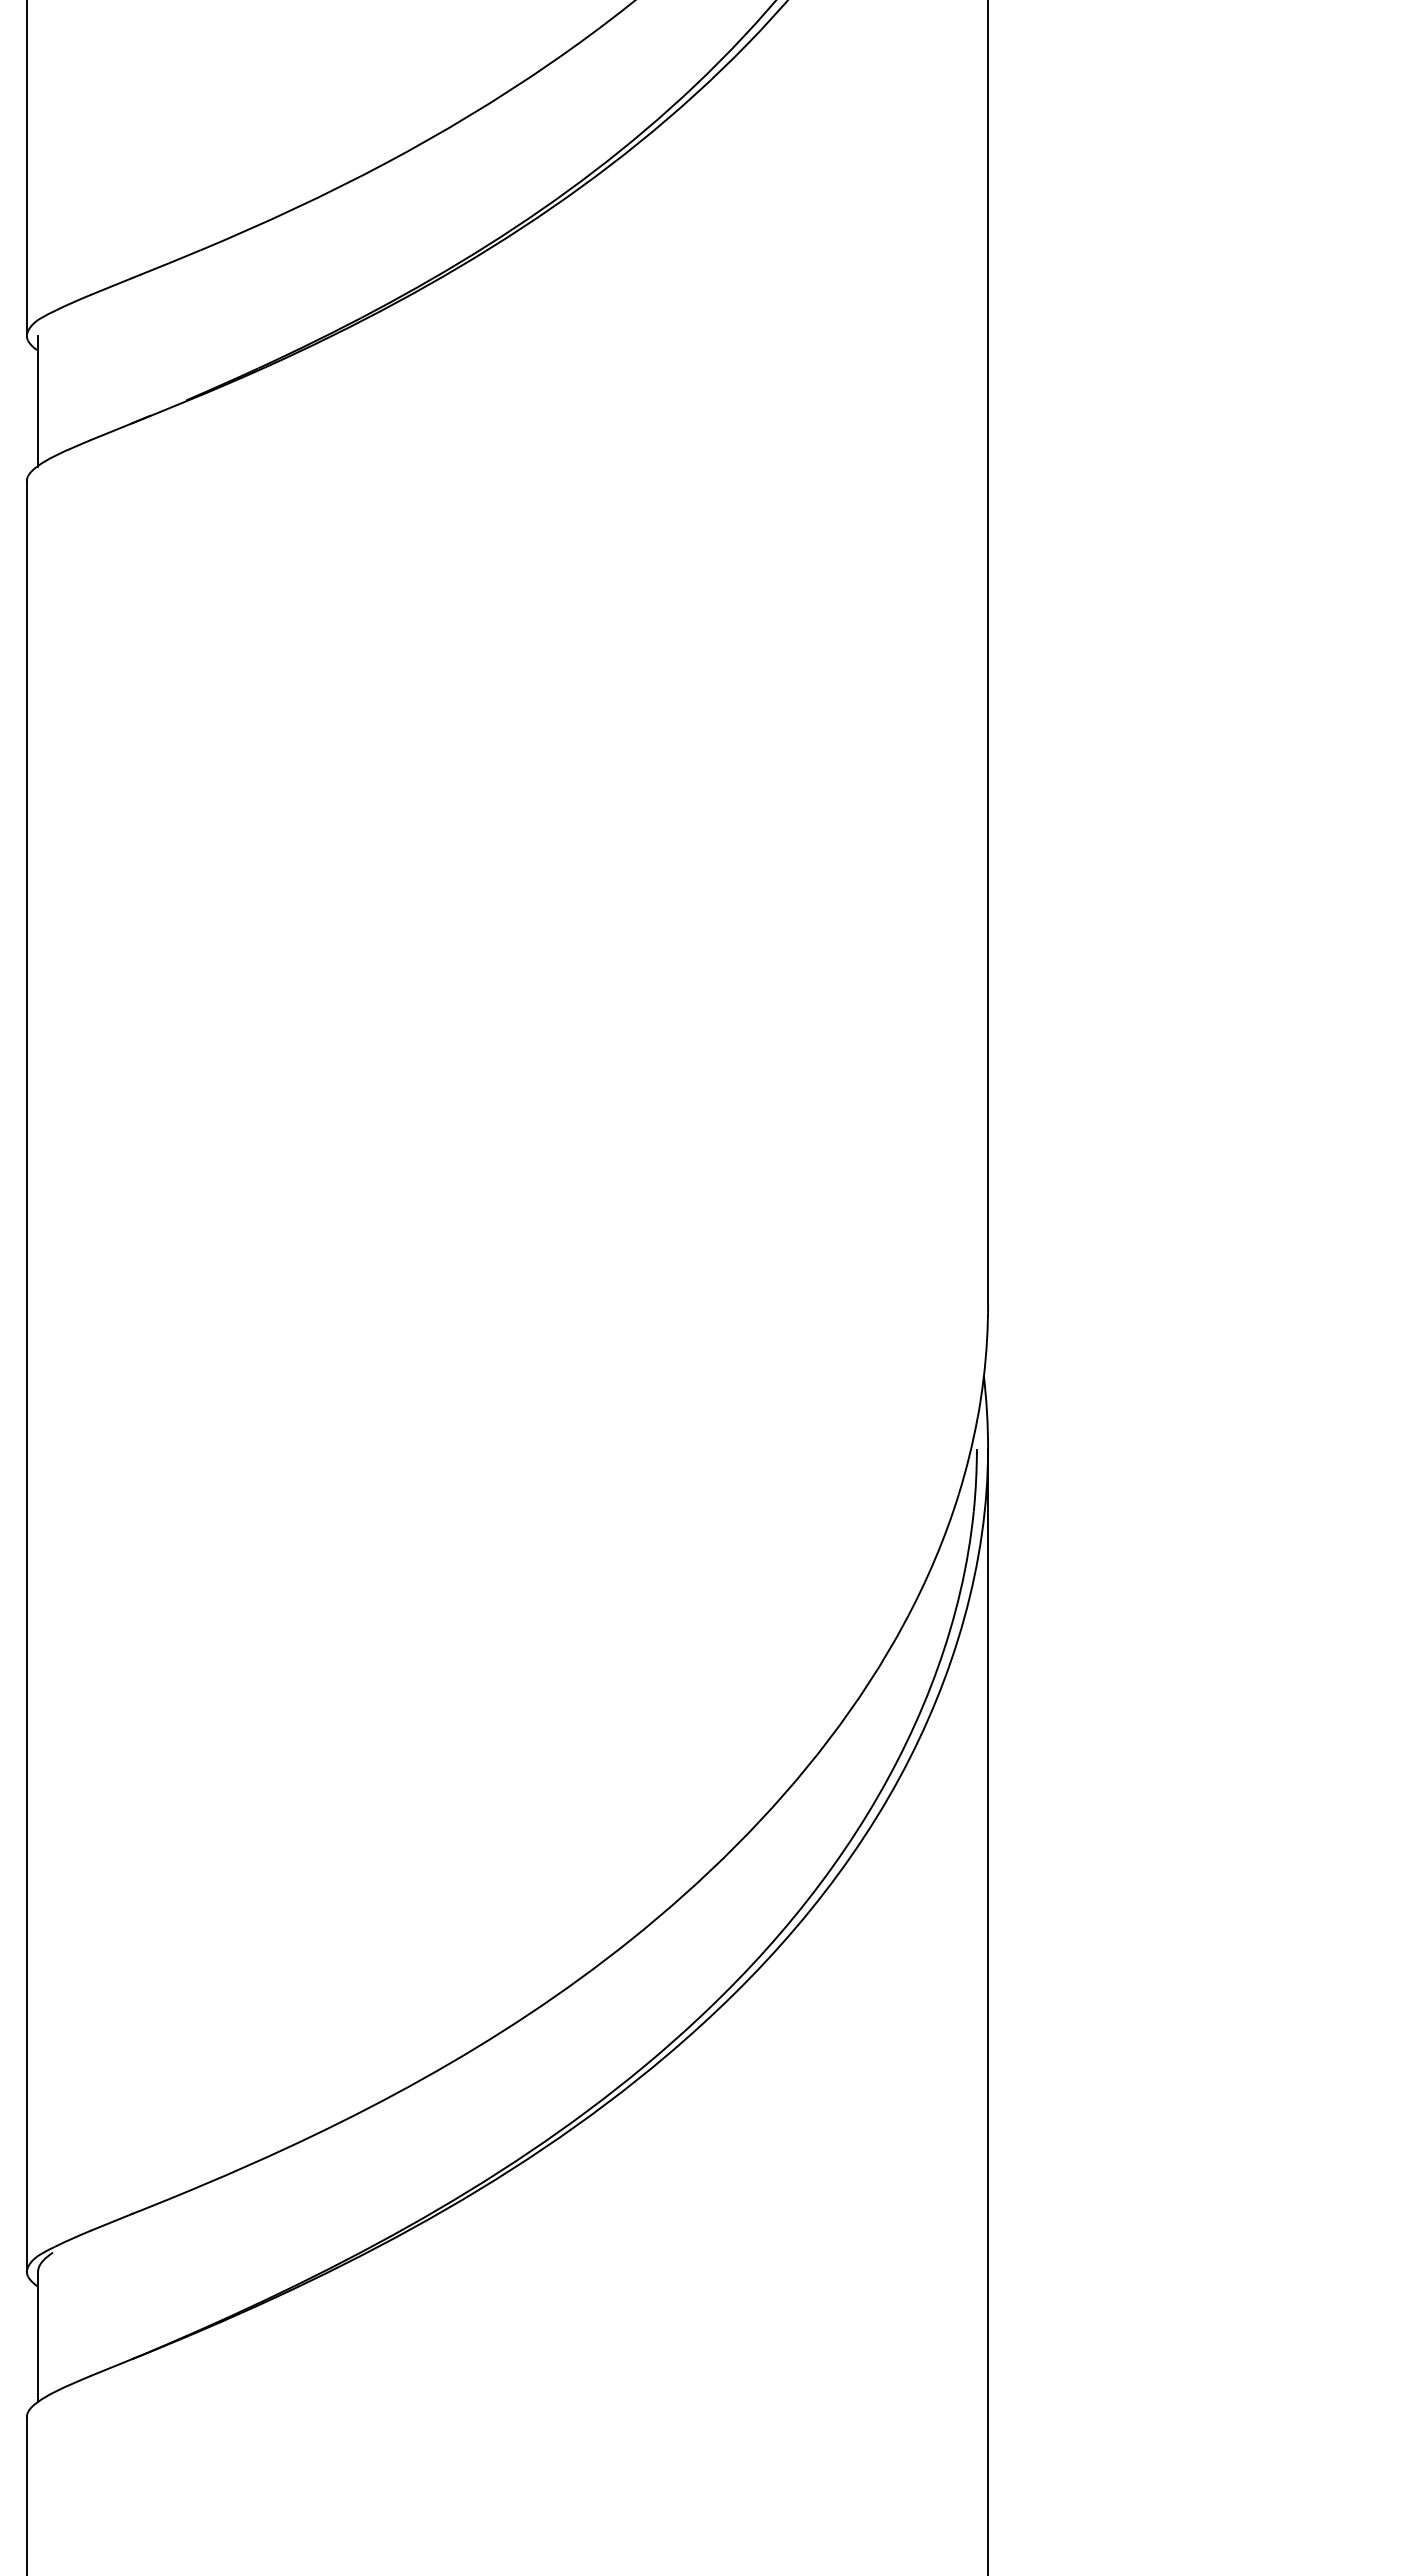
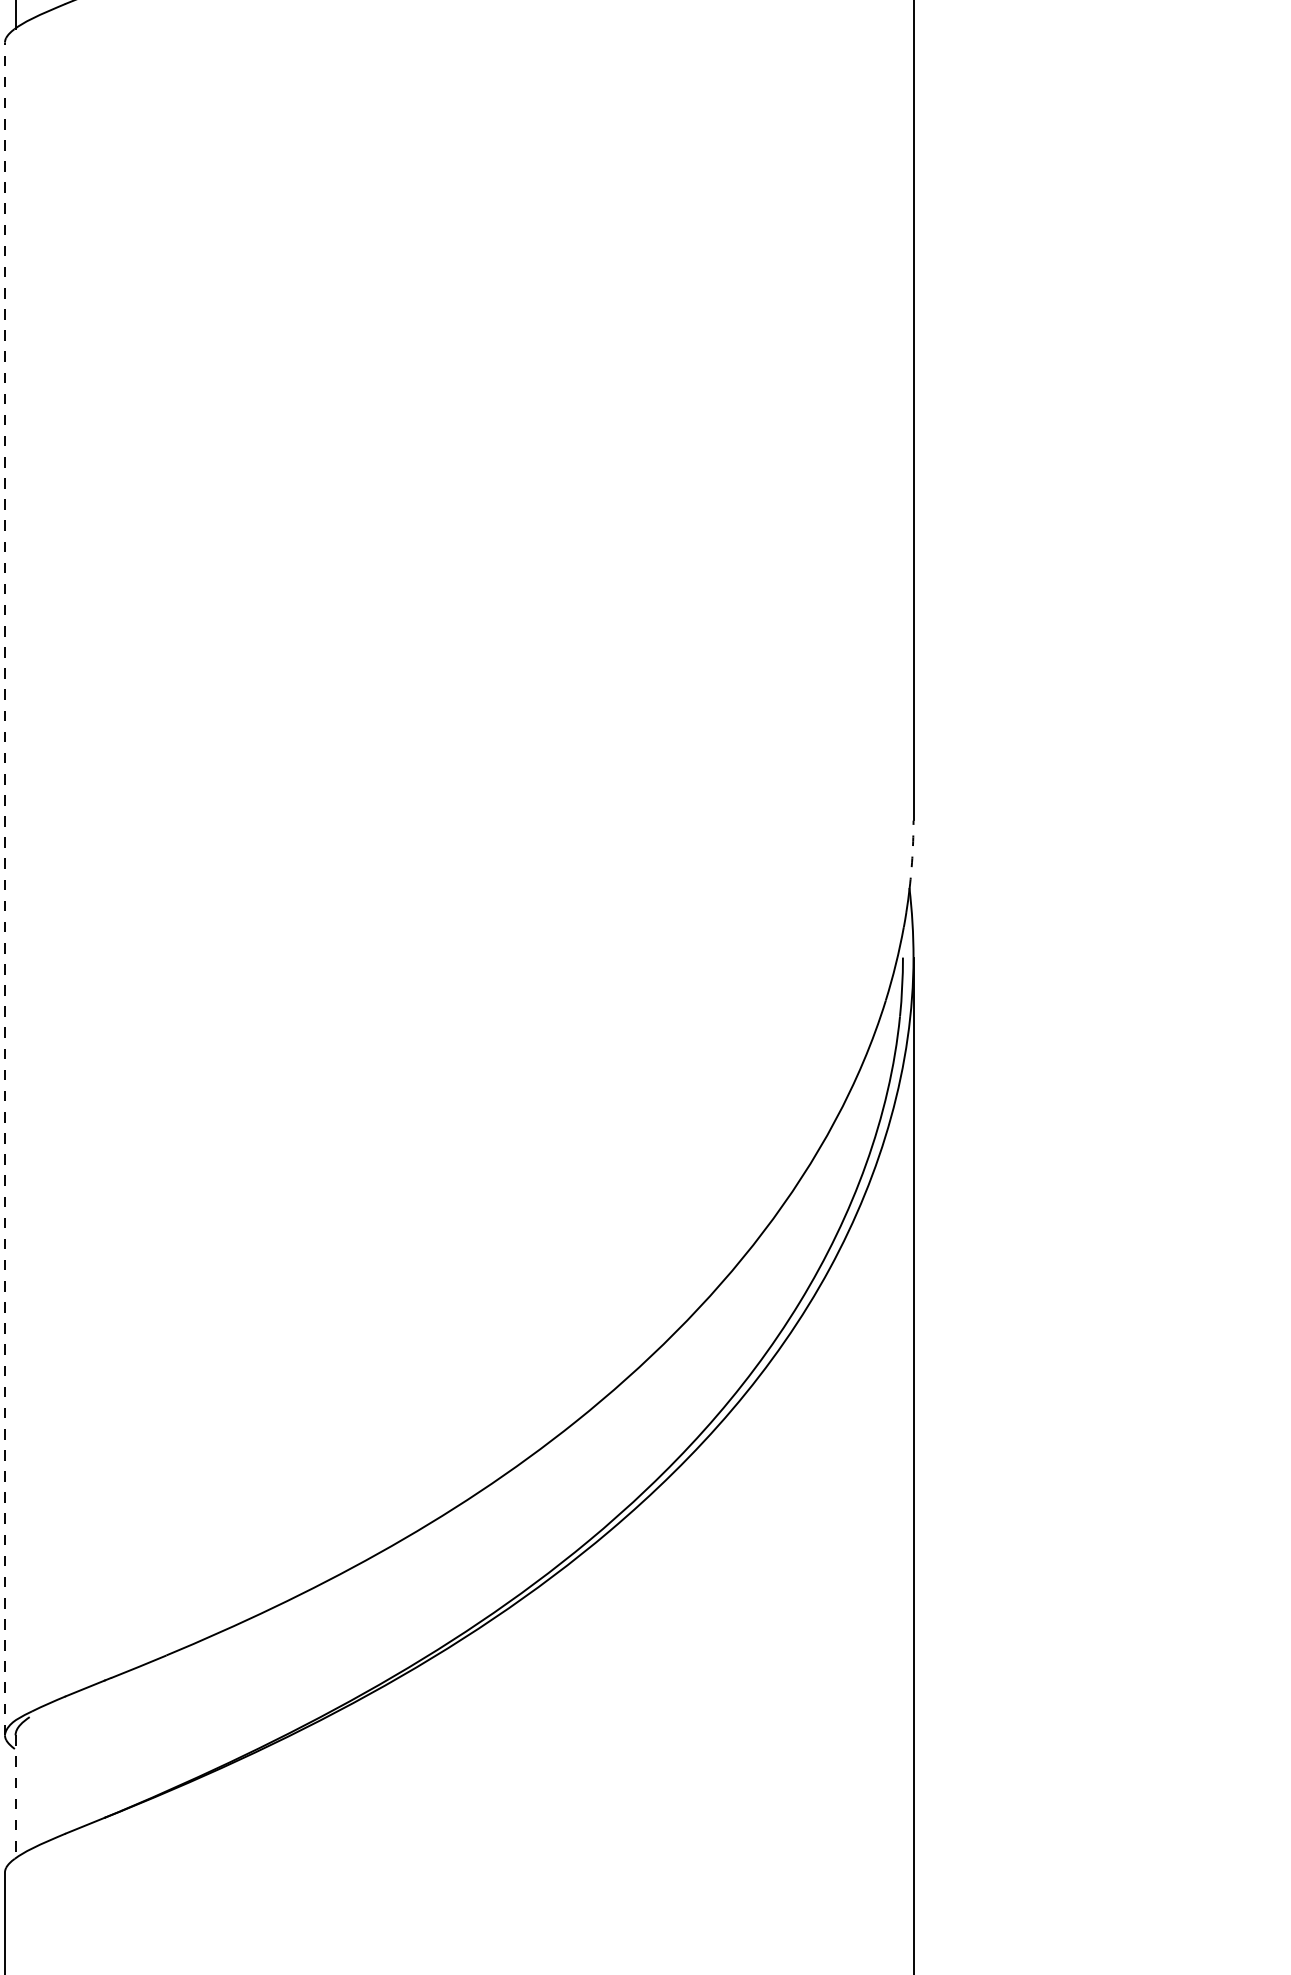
arc: (987, 1339) -> (912, 854), solid -> dashed
line: (26, 1375) -> (4, 888), solid -> dashed
line: (38, 2337) -> (15, 1797), solid -> dashed

